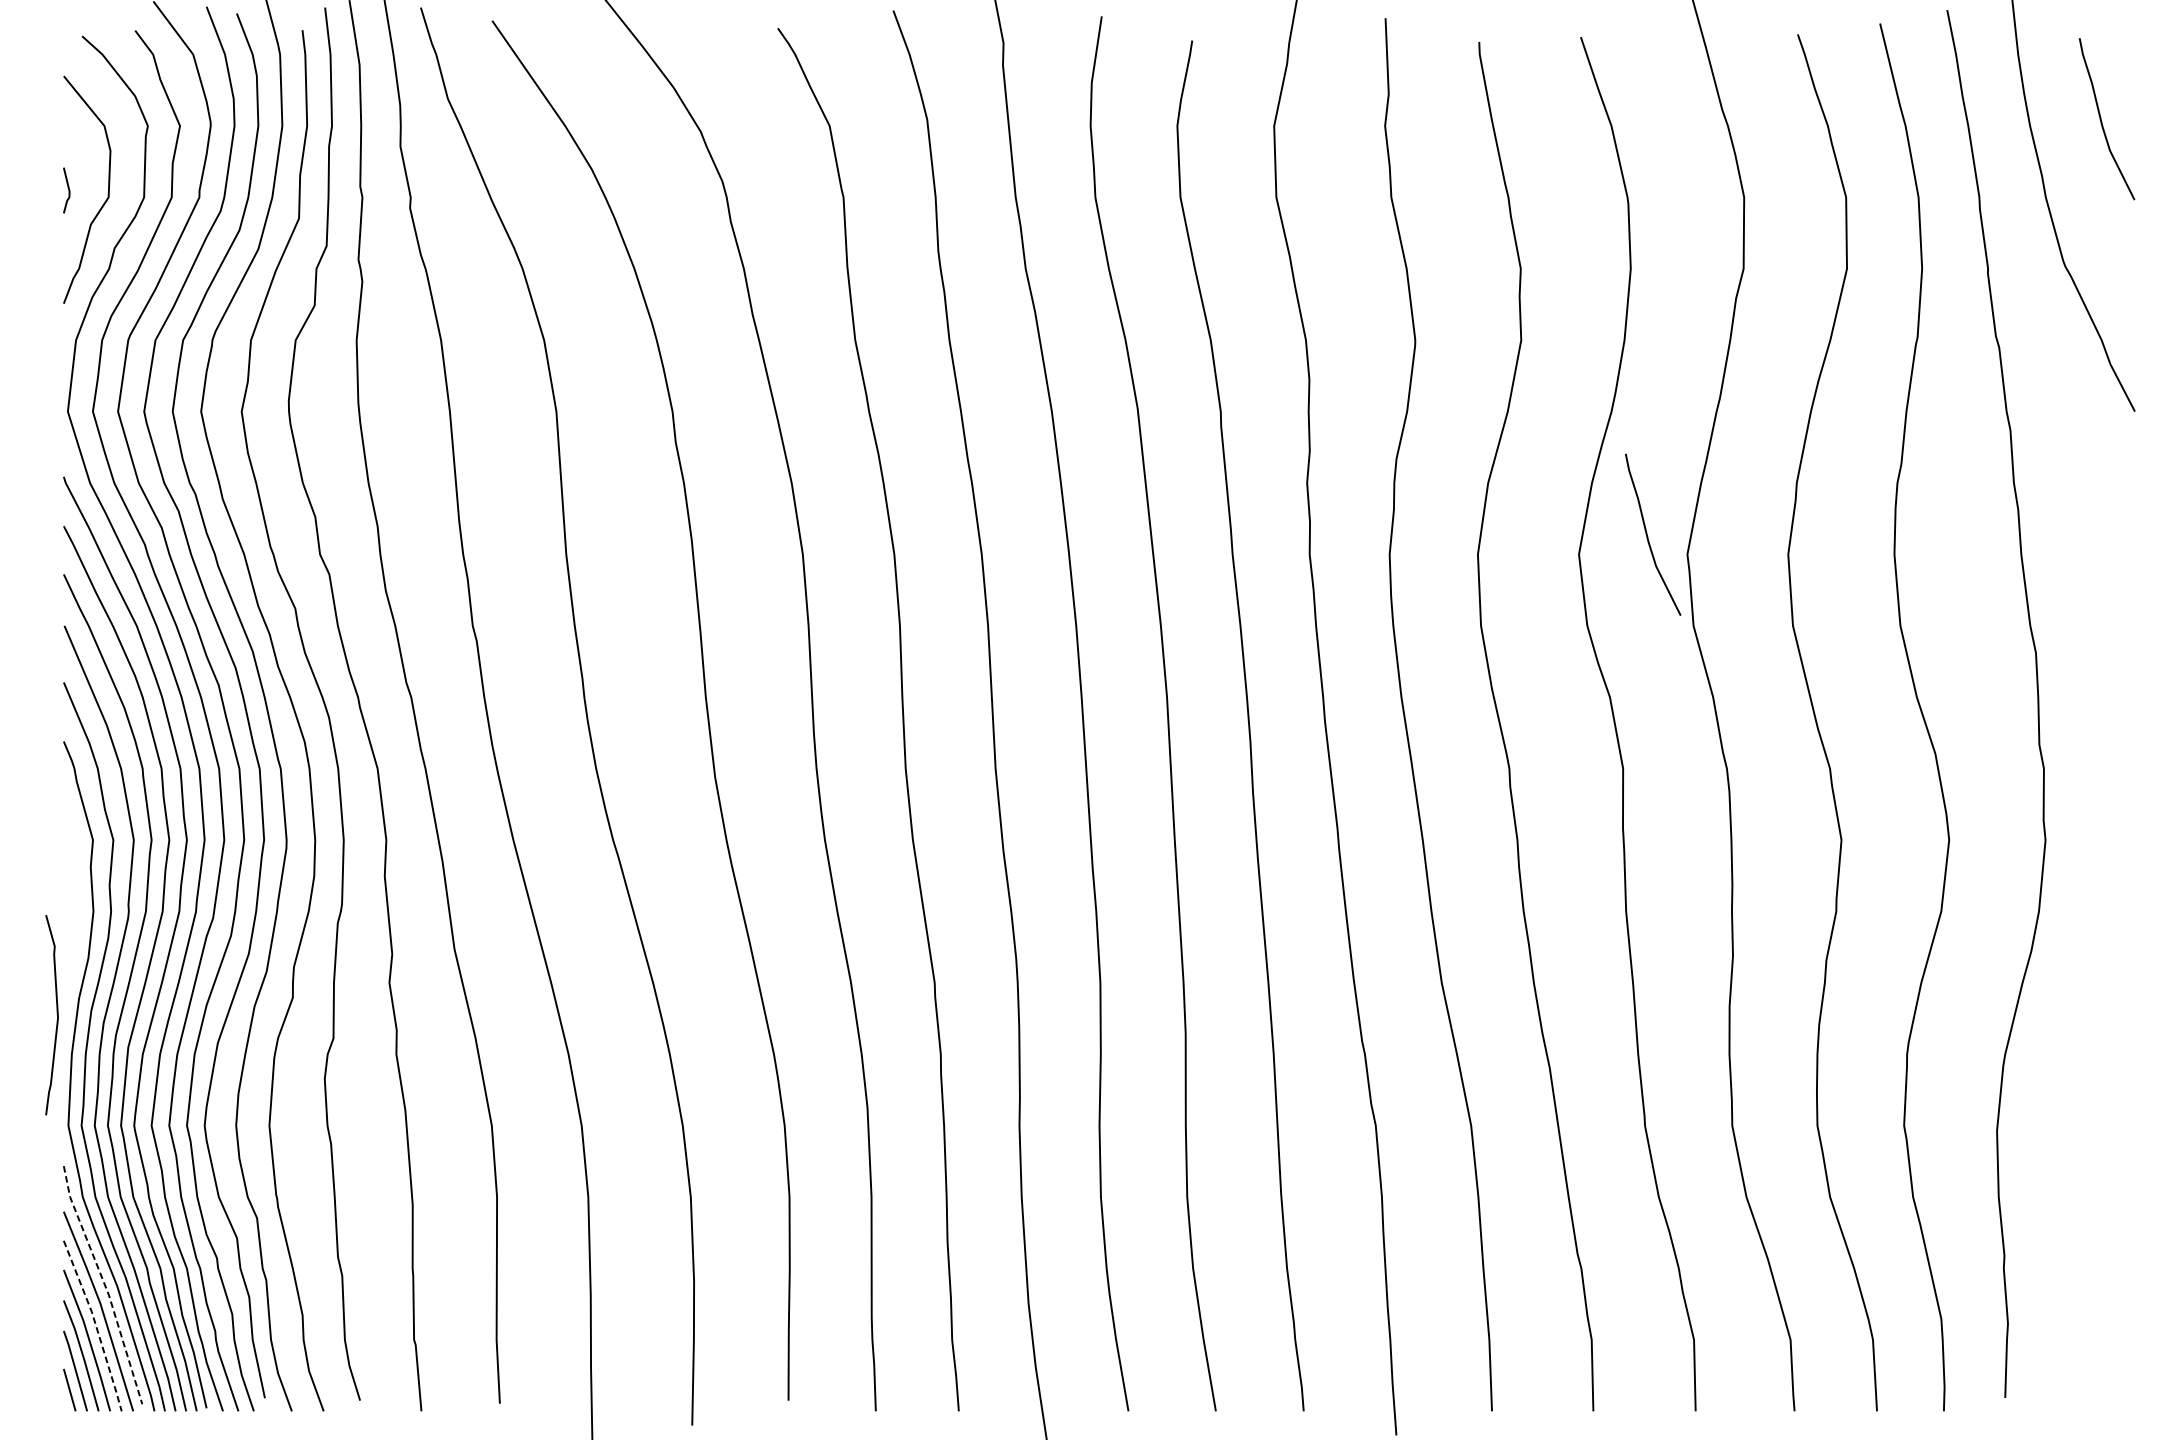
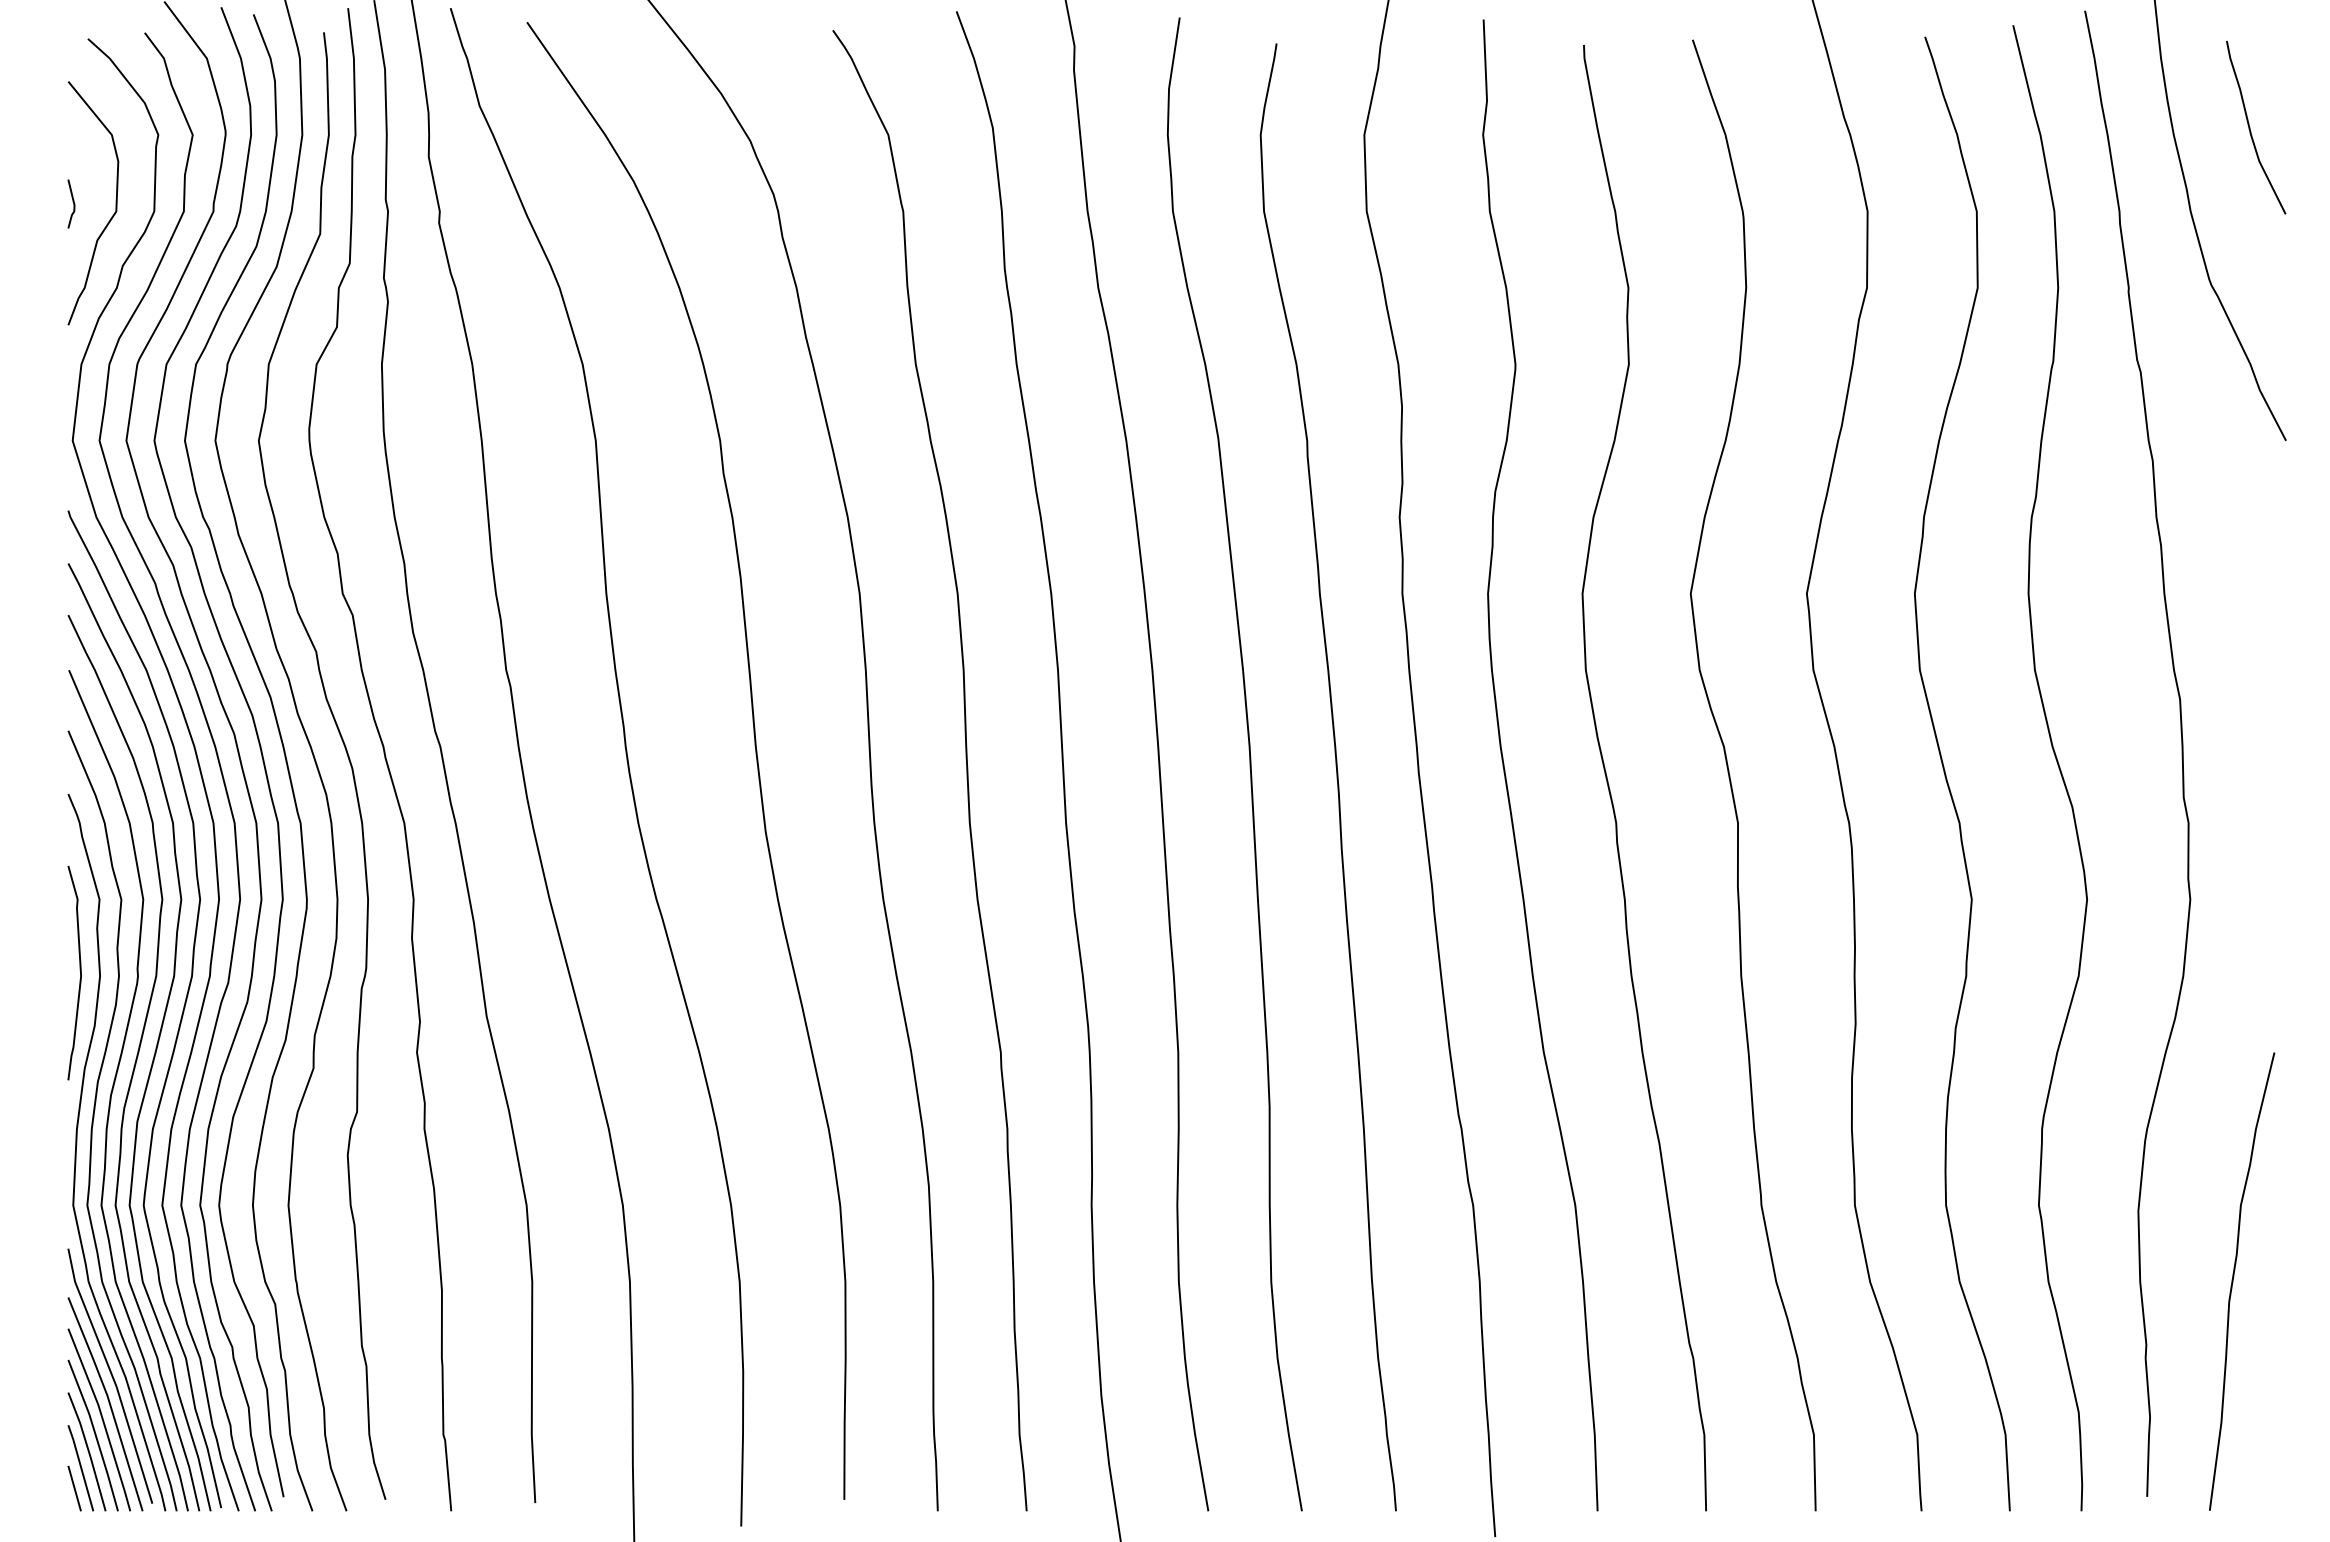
curve: (1647, 534) -> (1764, 572), removed
curve: (56, 1012) -> (79, 970), moved
curve: (2085, 1196) -> (2233, 1281), added
line: (105, 1284) -> (112, 1375), dashed -> solid
line: (95, 1325) -> (102, 1419), dashed -> solid

